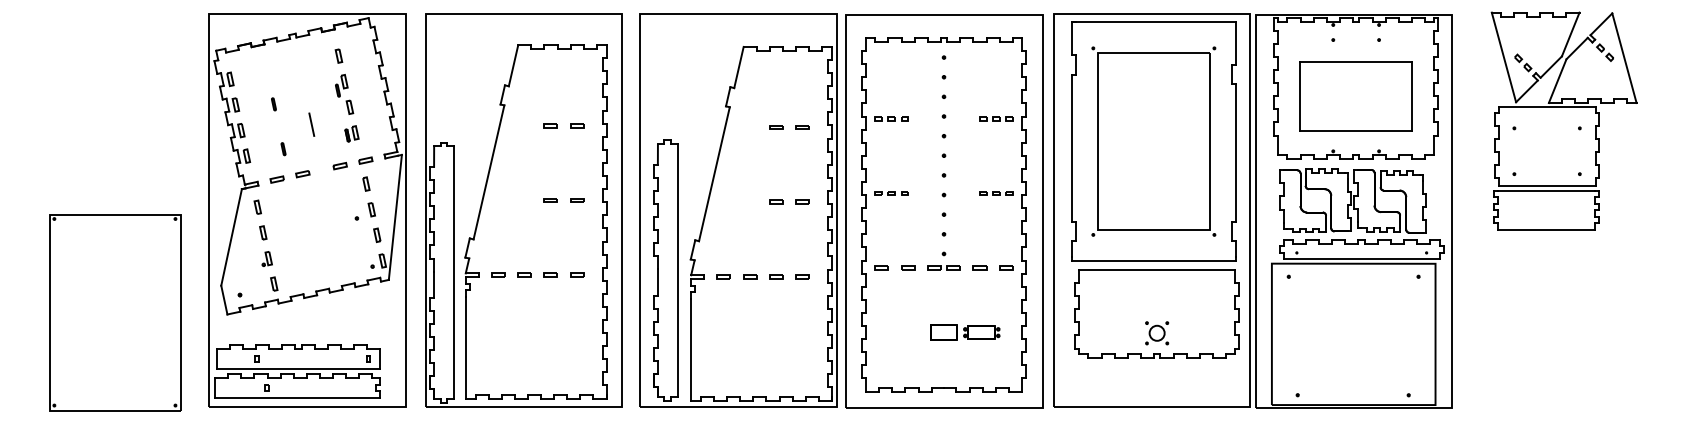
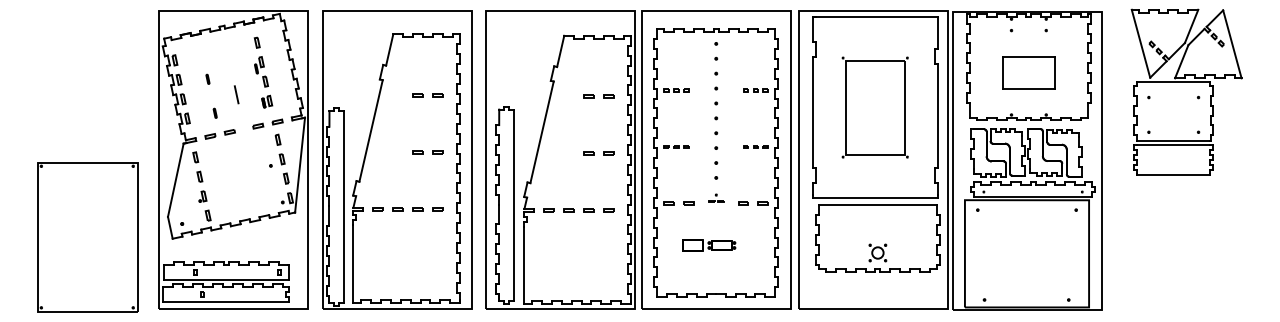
part: (1355, 95) -> (1028, 72), size x0.6
part: (1152, 141) -> (874, 107), size x0.7
part: (944, 261) -> (716, 198), size x0.6
part: (965, 332) -> (709, 245), moved

